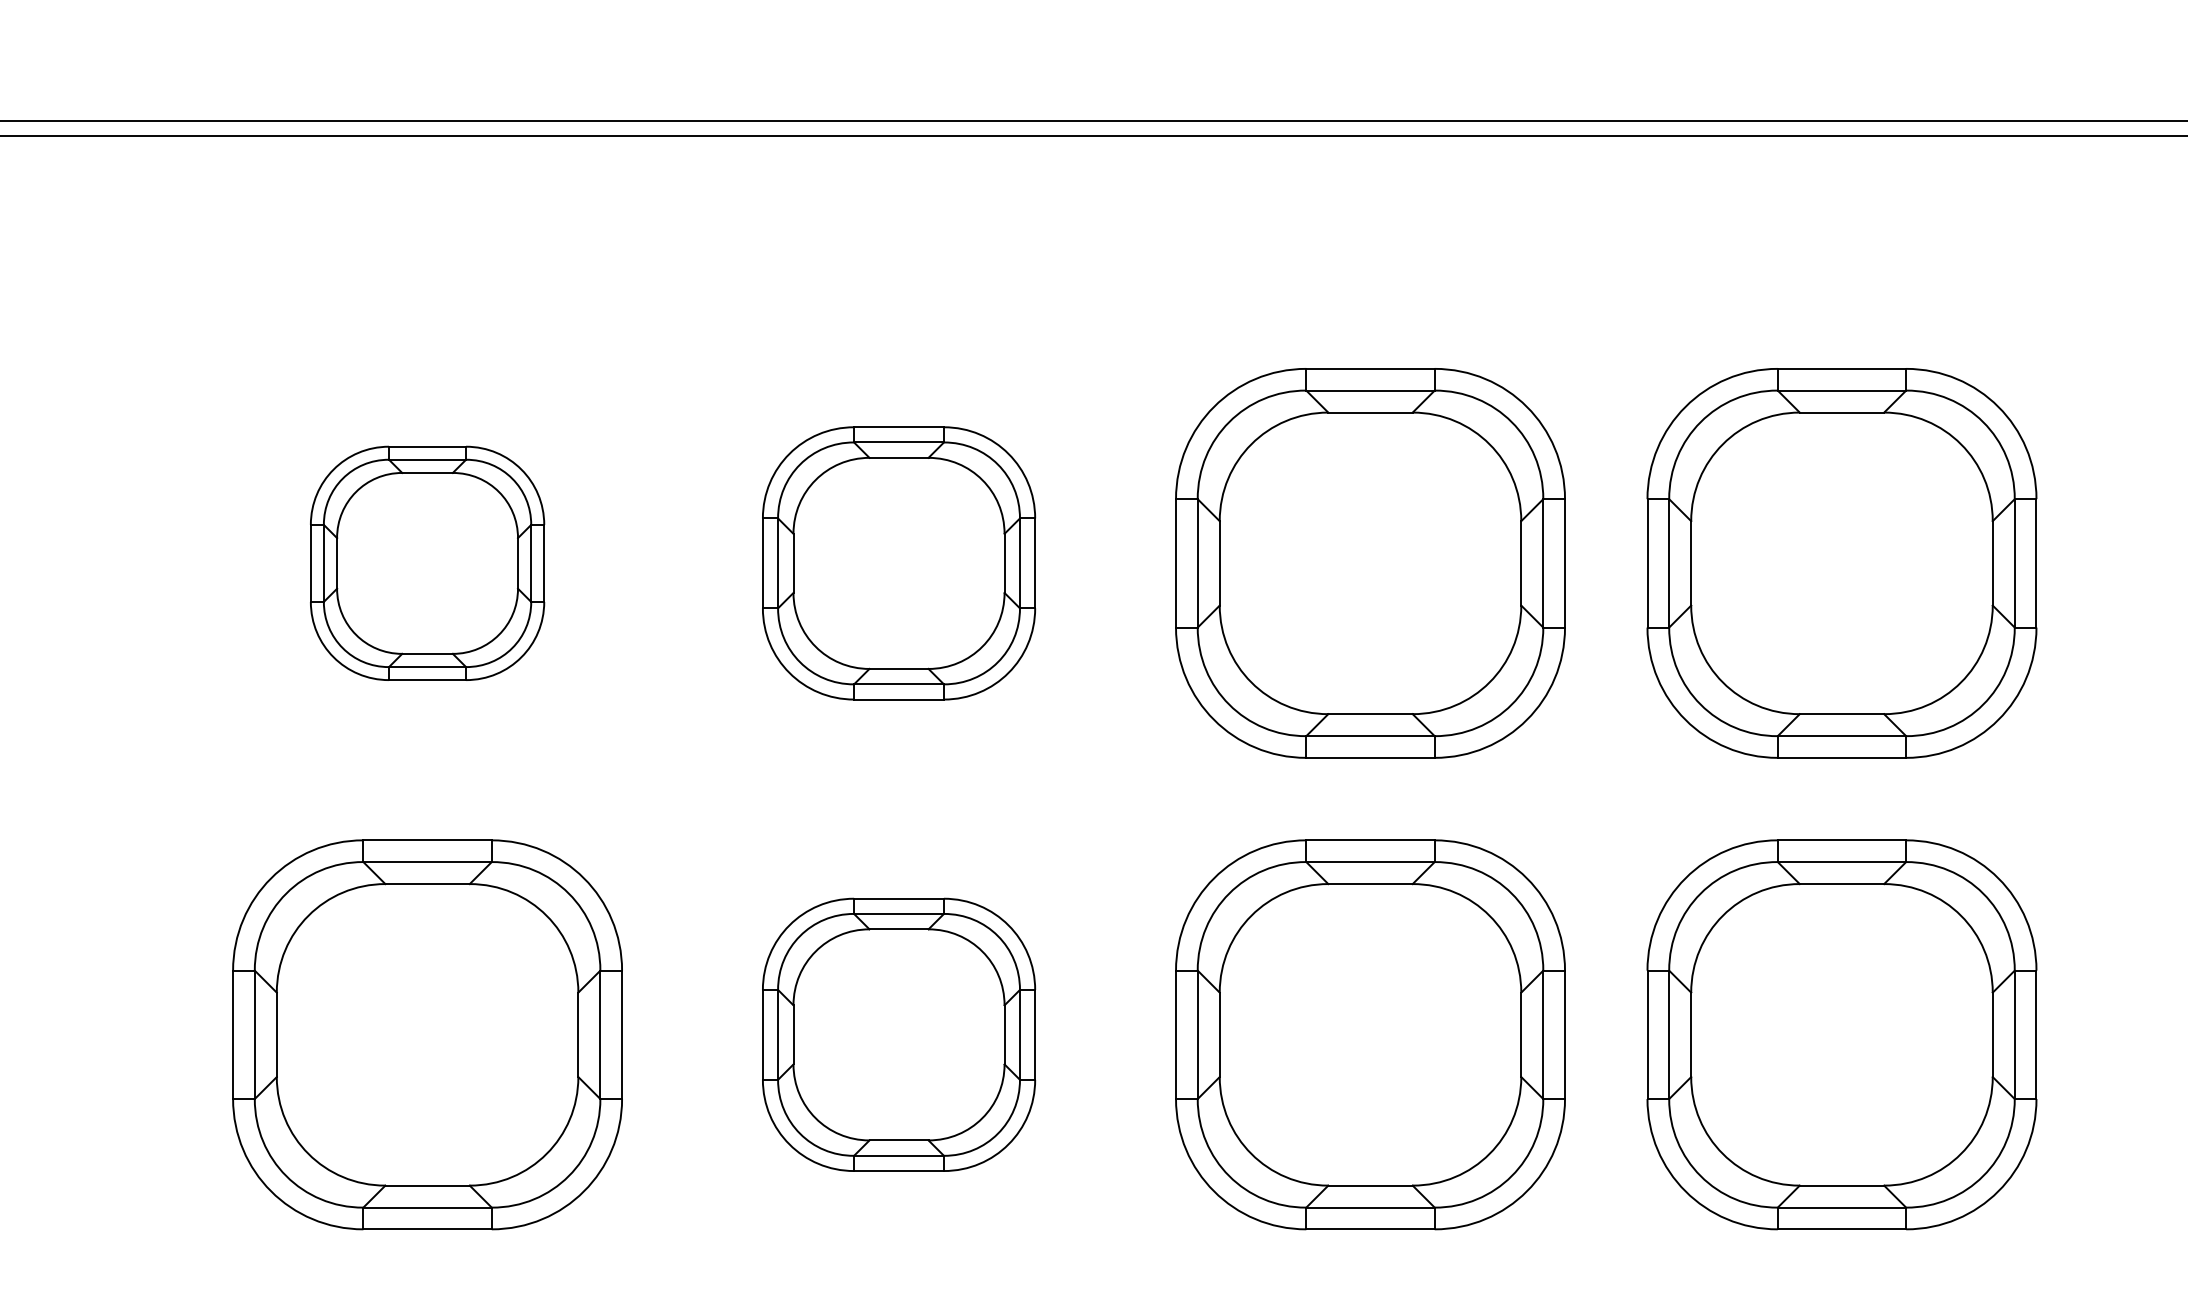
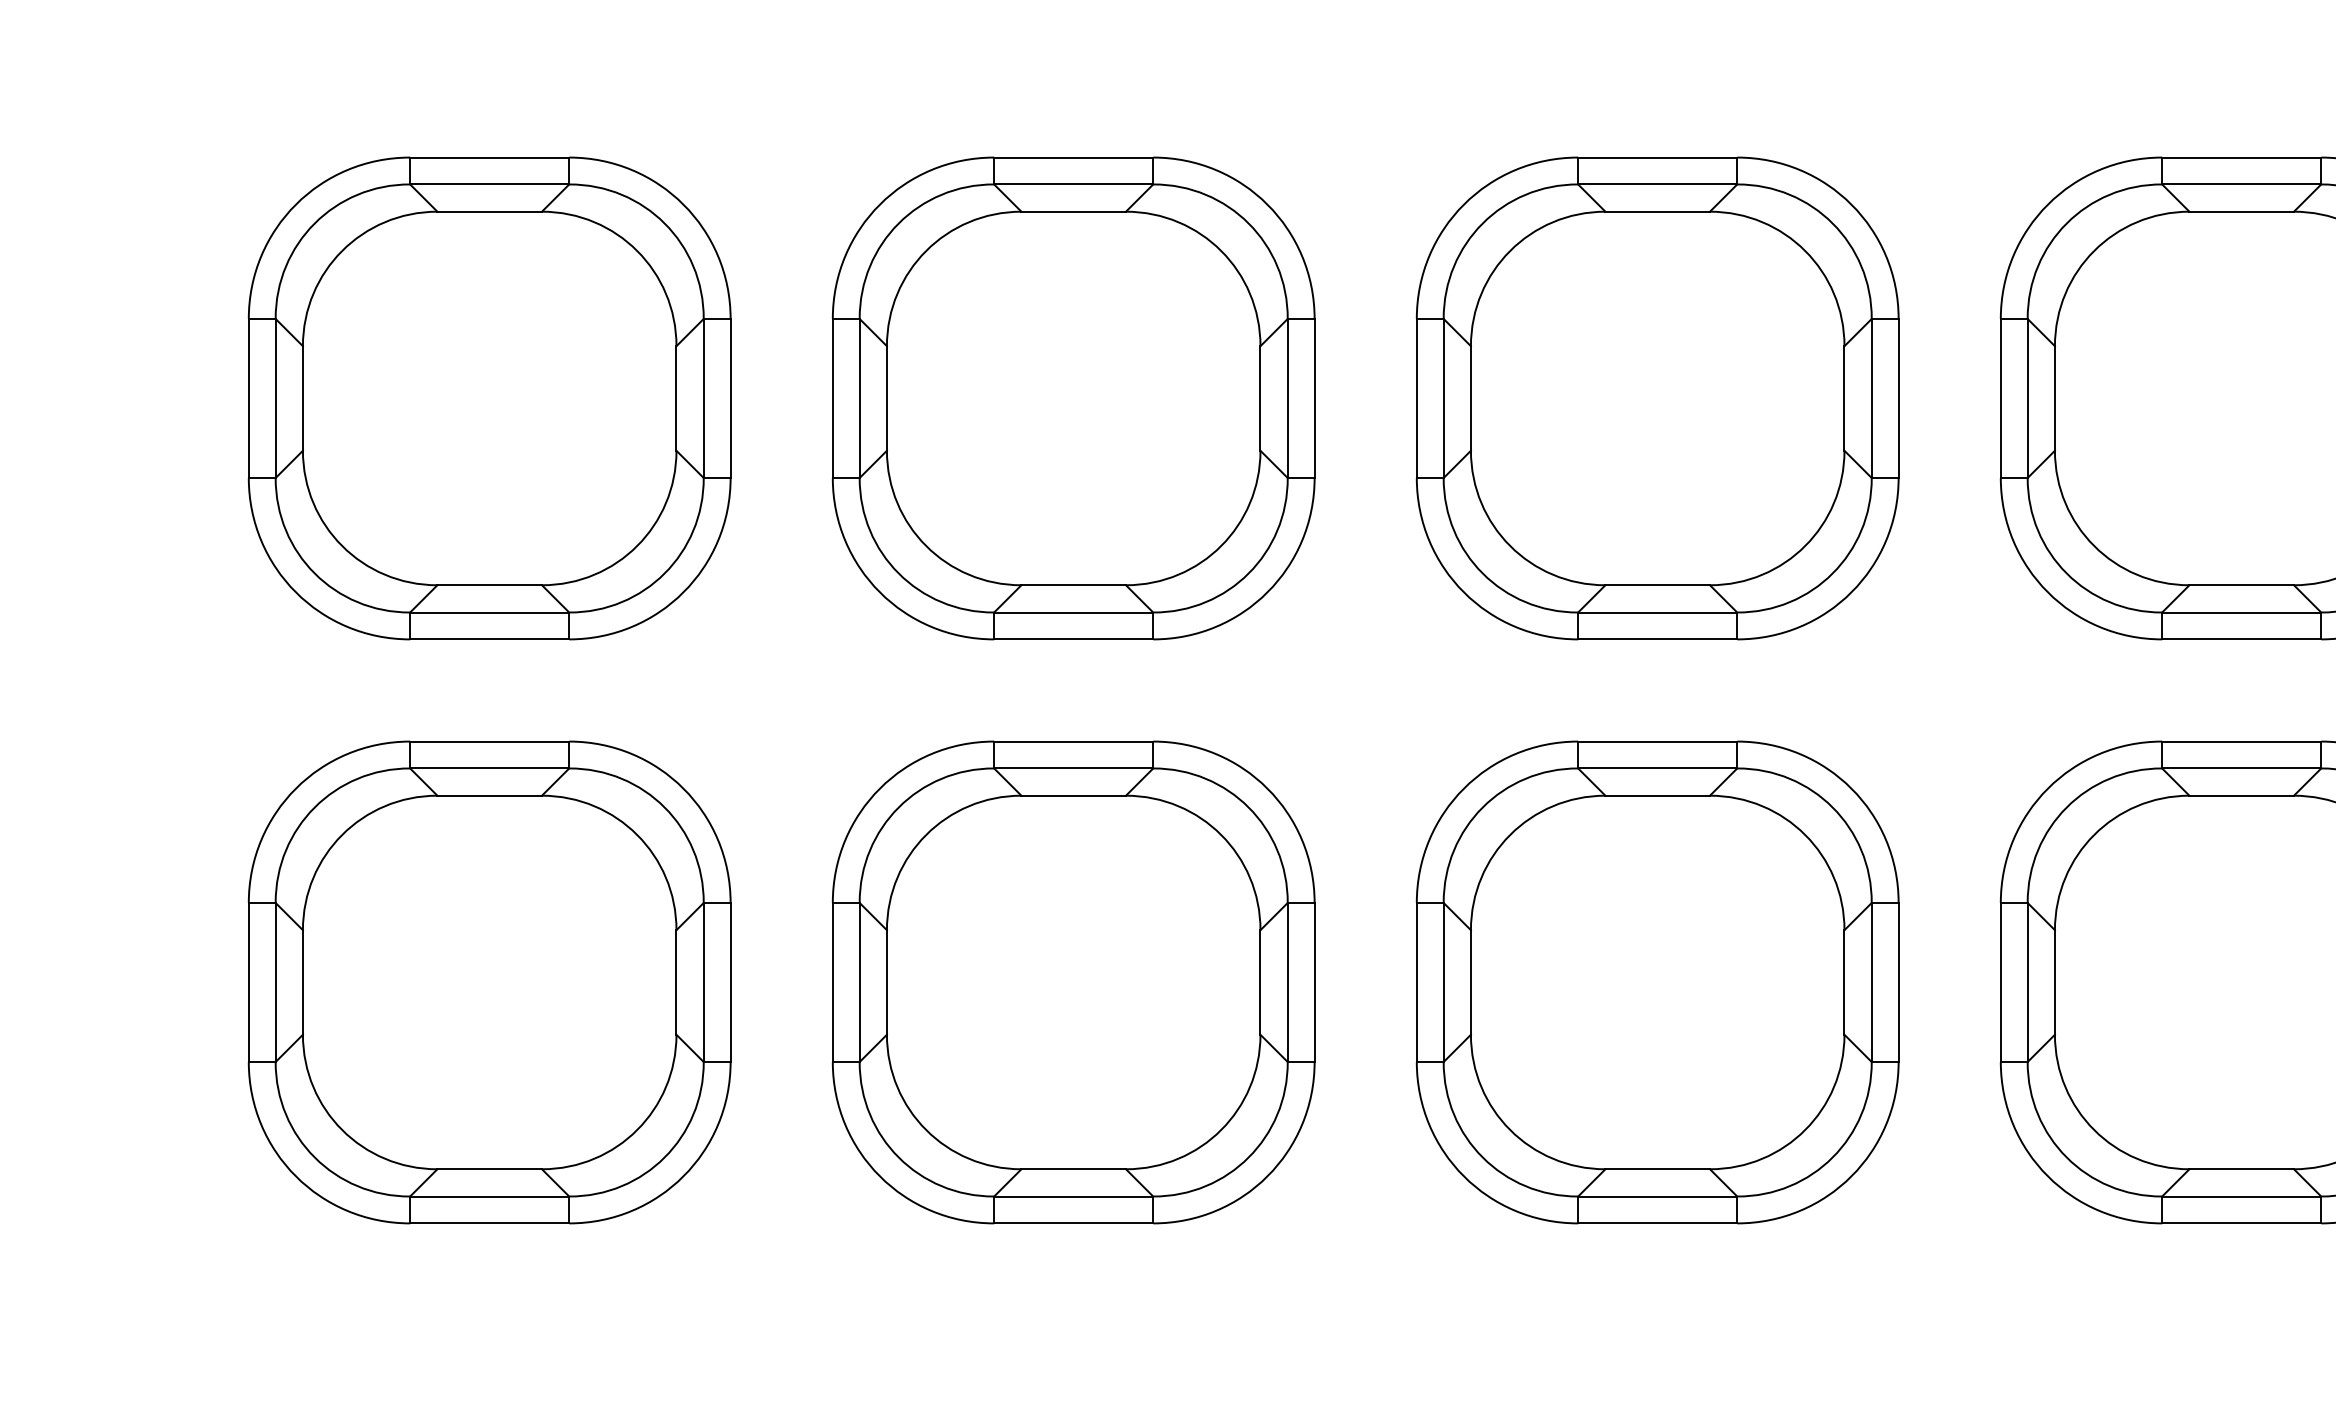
part: (427, 563) -> (489, 398), size x1.67
part: (898, 563) -> (1073, 398), size x1.43
part: (898, 1034) -> (1073, 982), size x1.43

